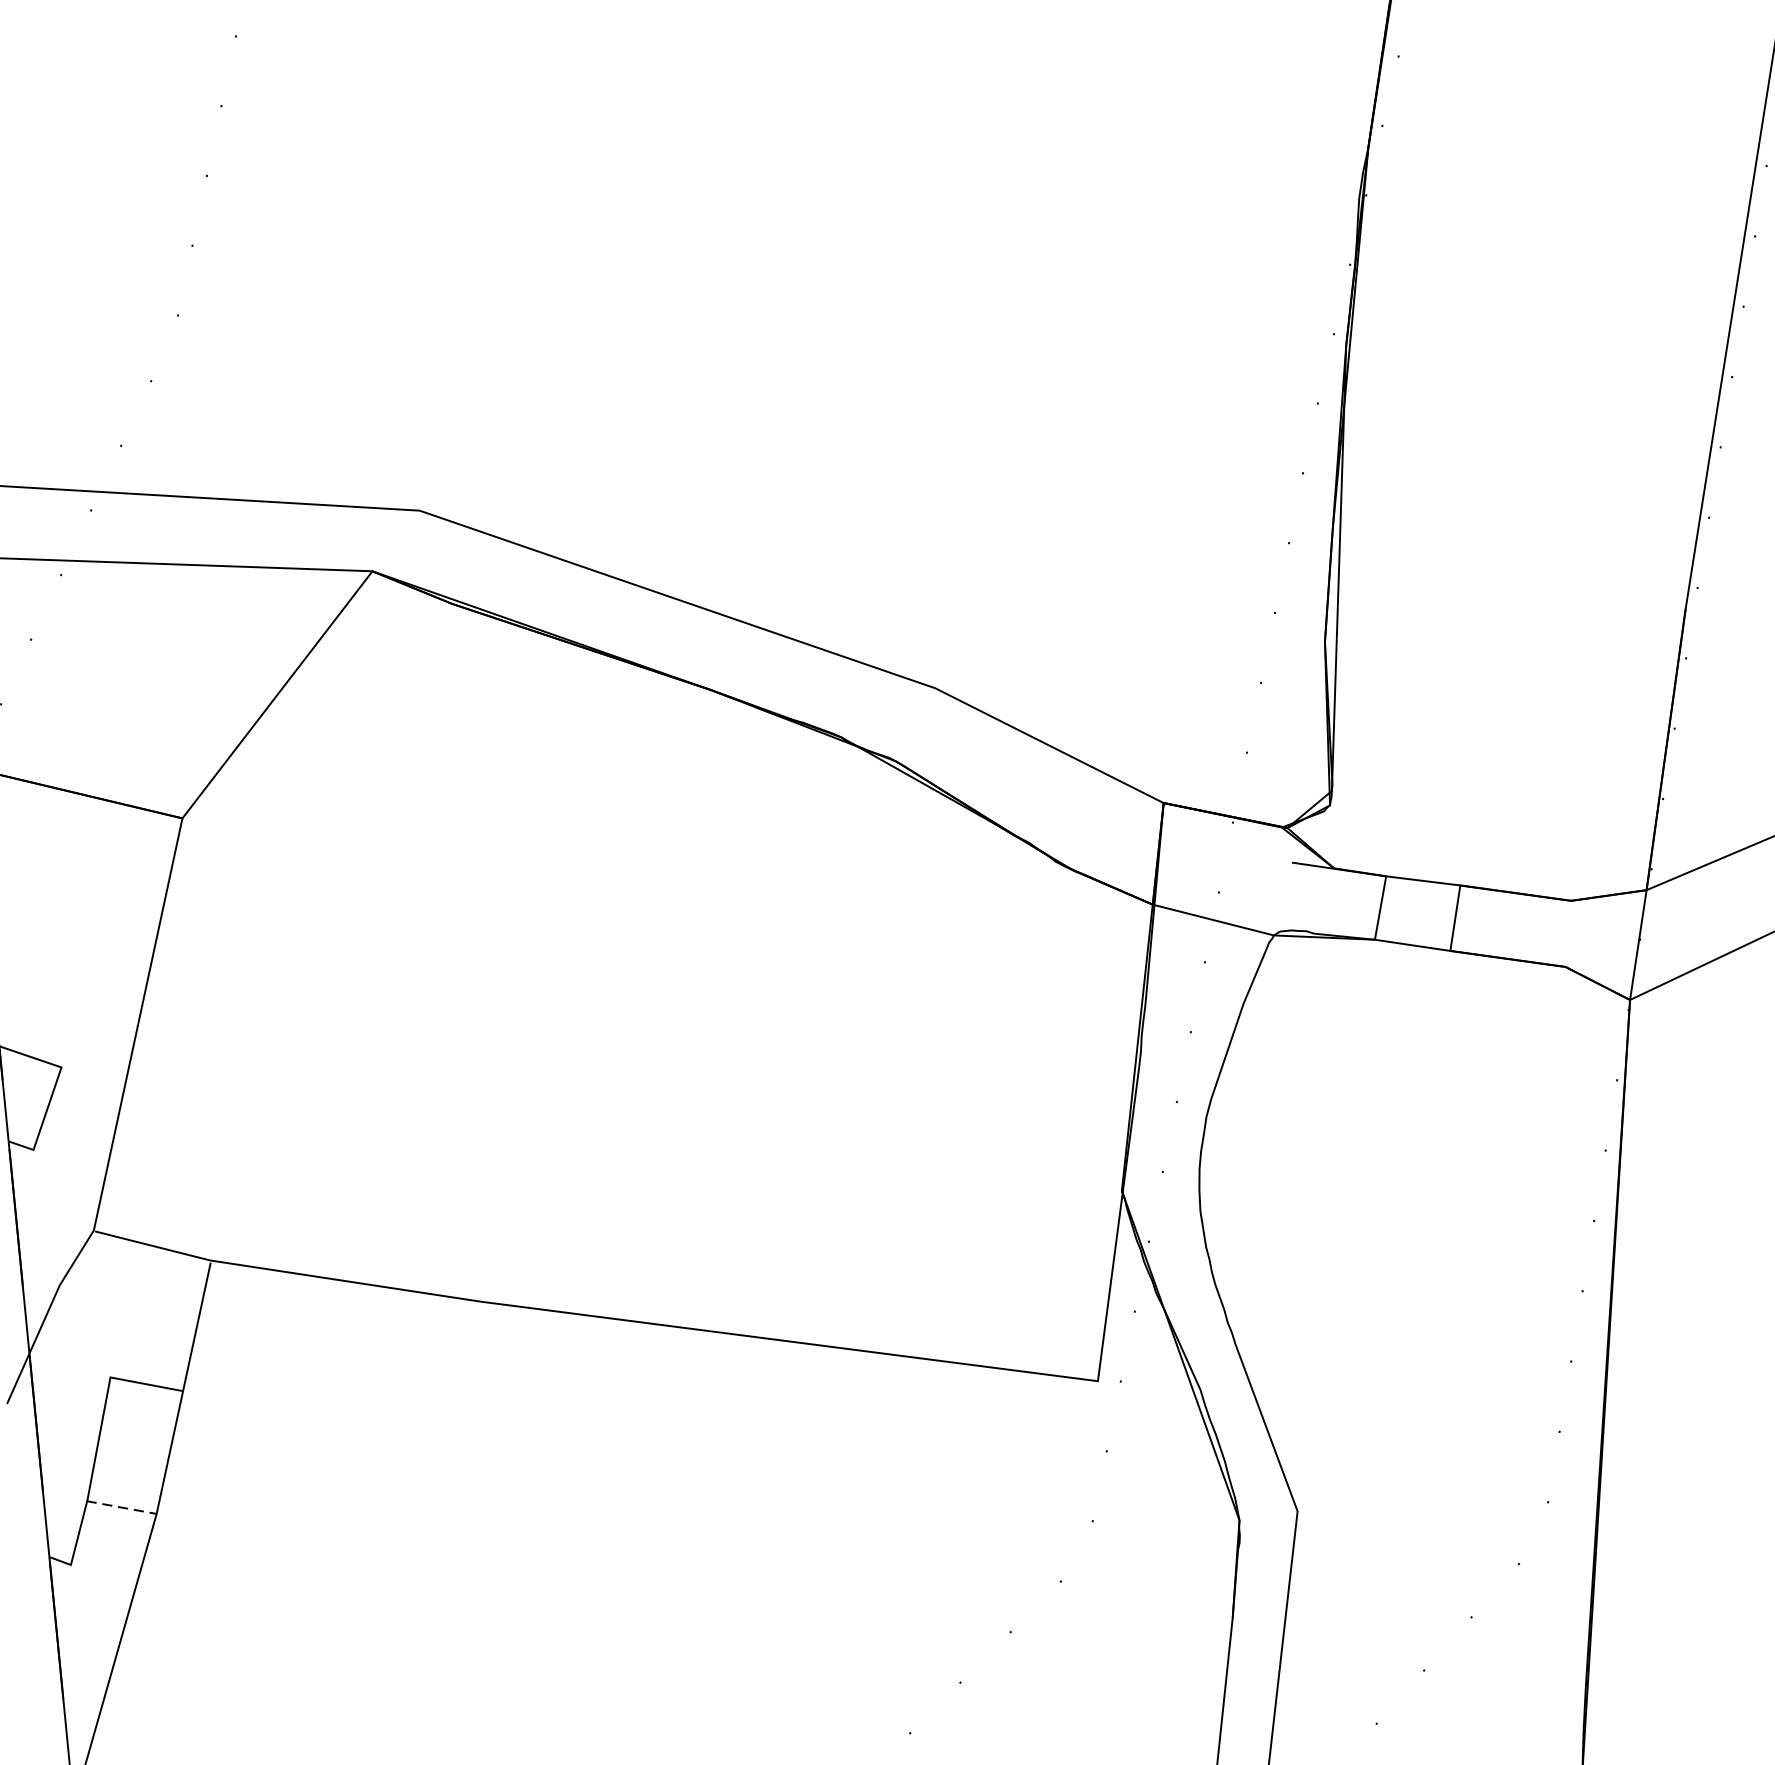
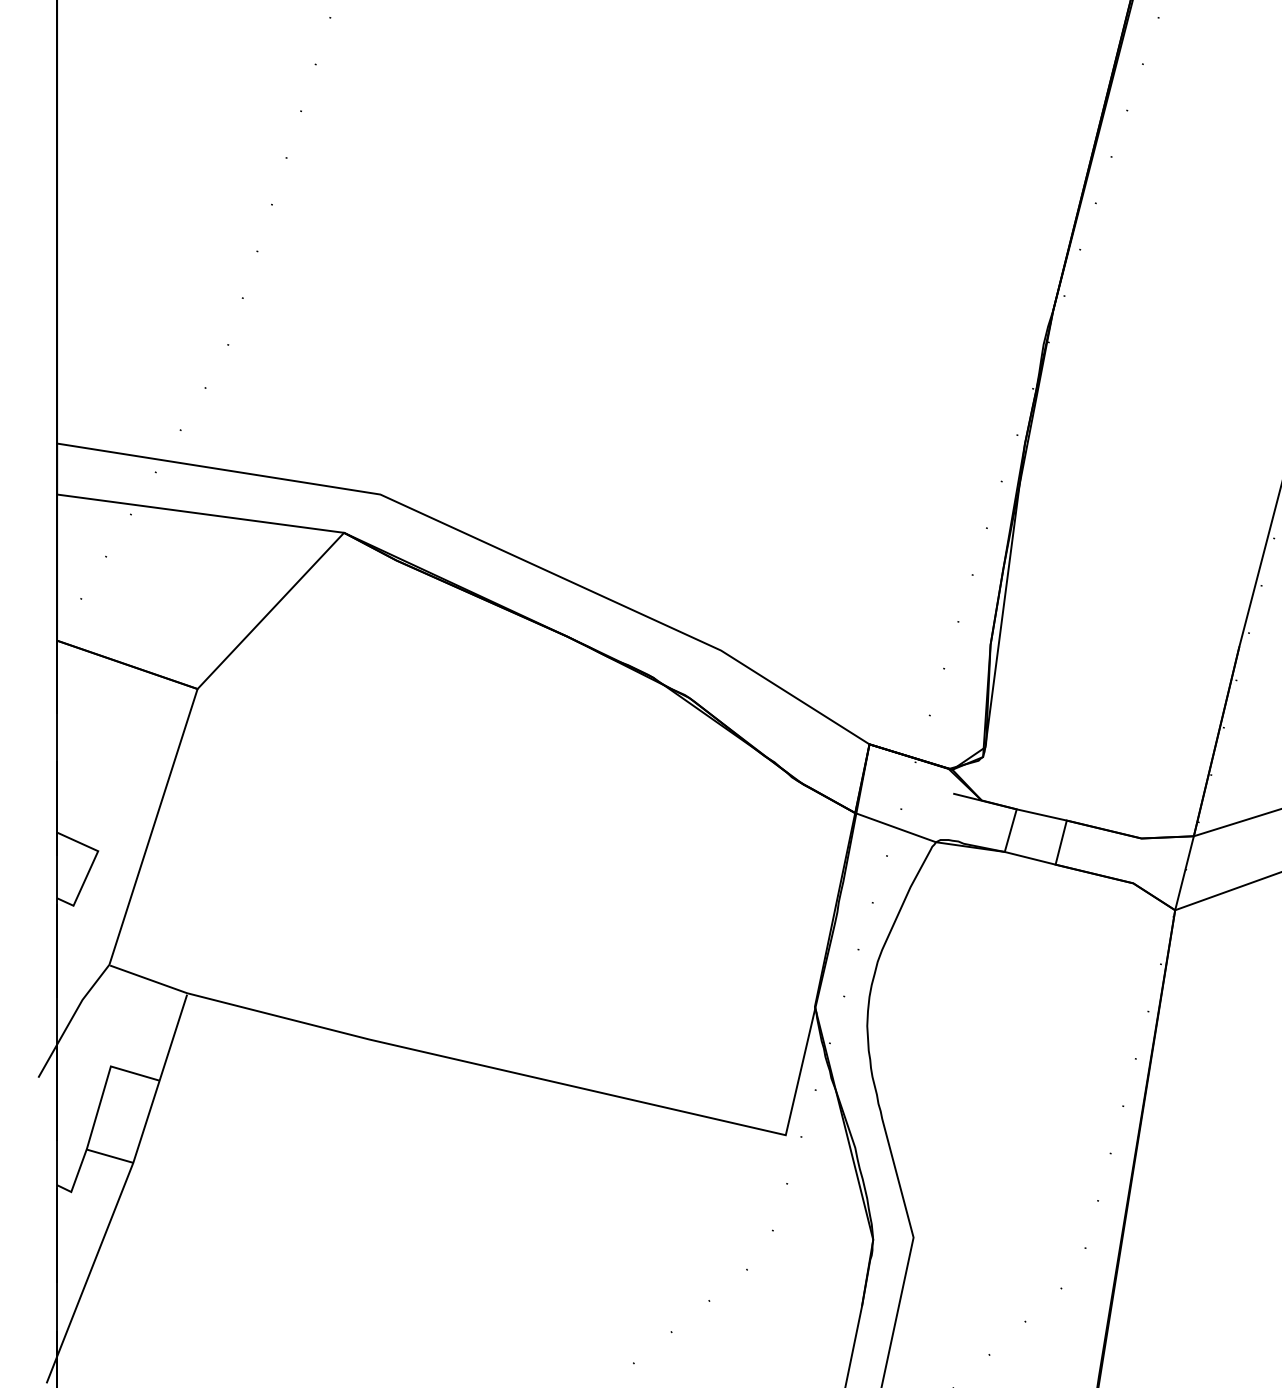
line: (122, 1507) -> (110, 1156), dashed -> solid

